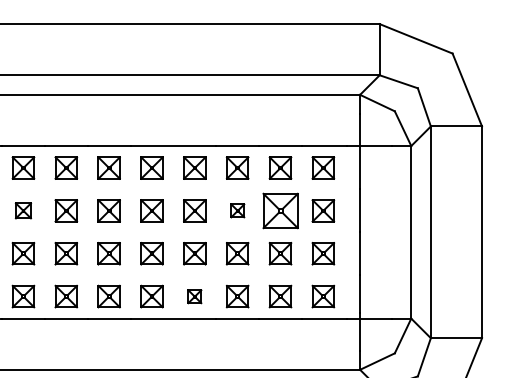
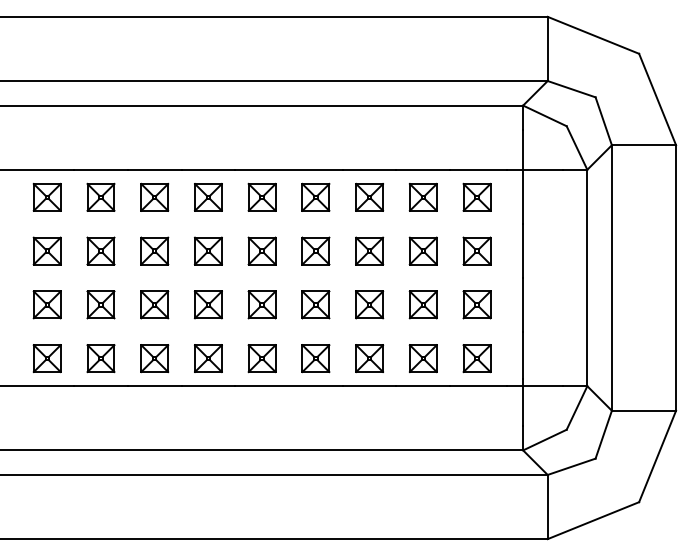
part: (23, 210) -> (100, 250), size x1.43
part: (237, 210) -> (369, 250), size x1.67
part: (279, 210) -> (422, 250), size x0.62
part: (194, 296) -> (315, 358), size x1.67

